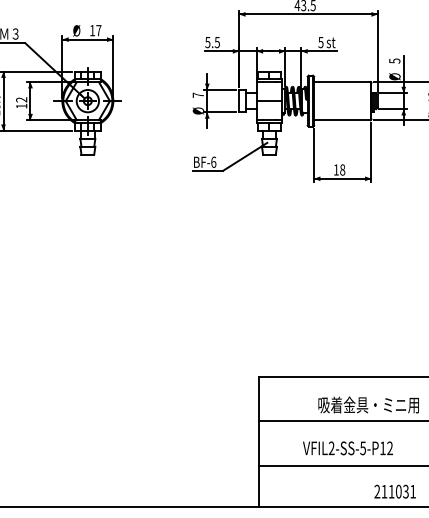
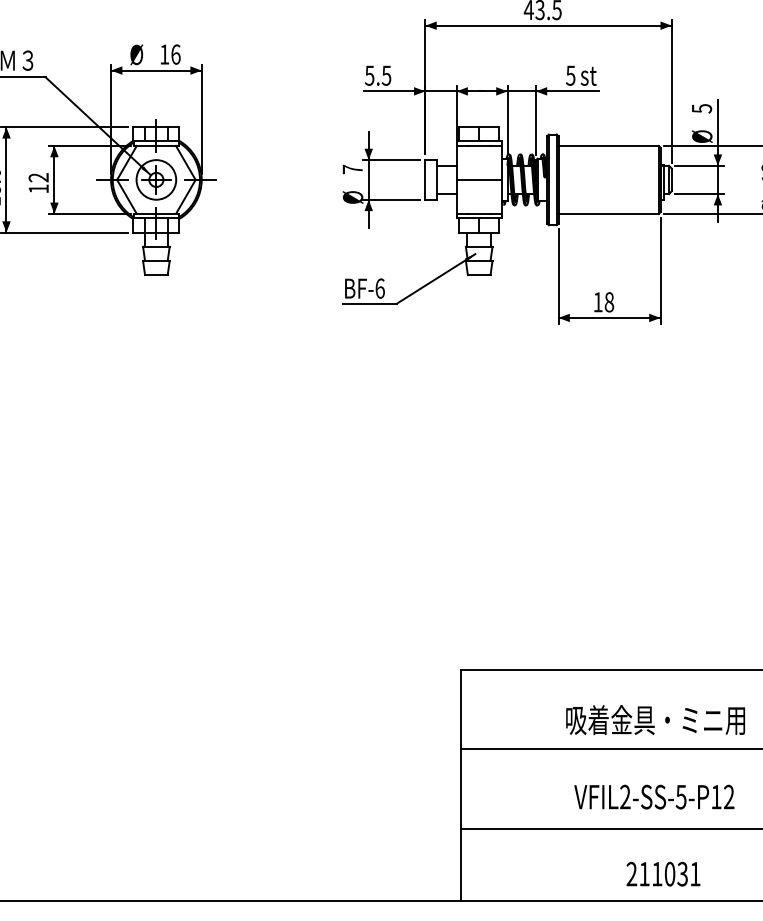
text: (98, 30) -> (175, 54), 17 -> 16
text: (347, 448) -> (653, 797), moved
text: (394, 491) -> (662, 873), moved

